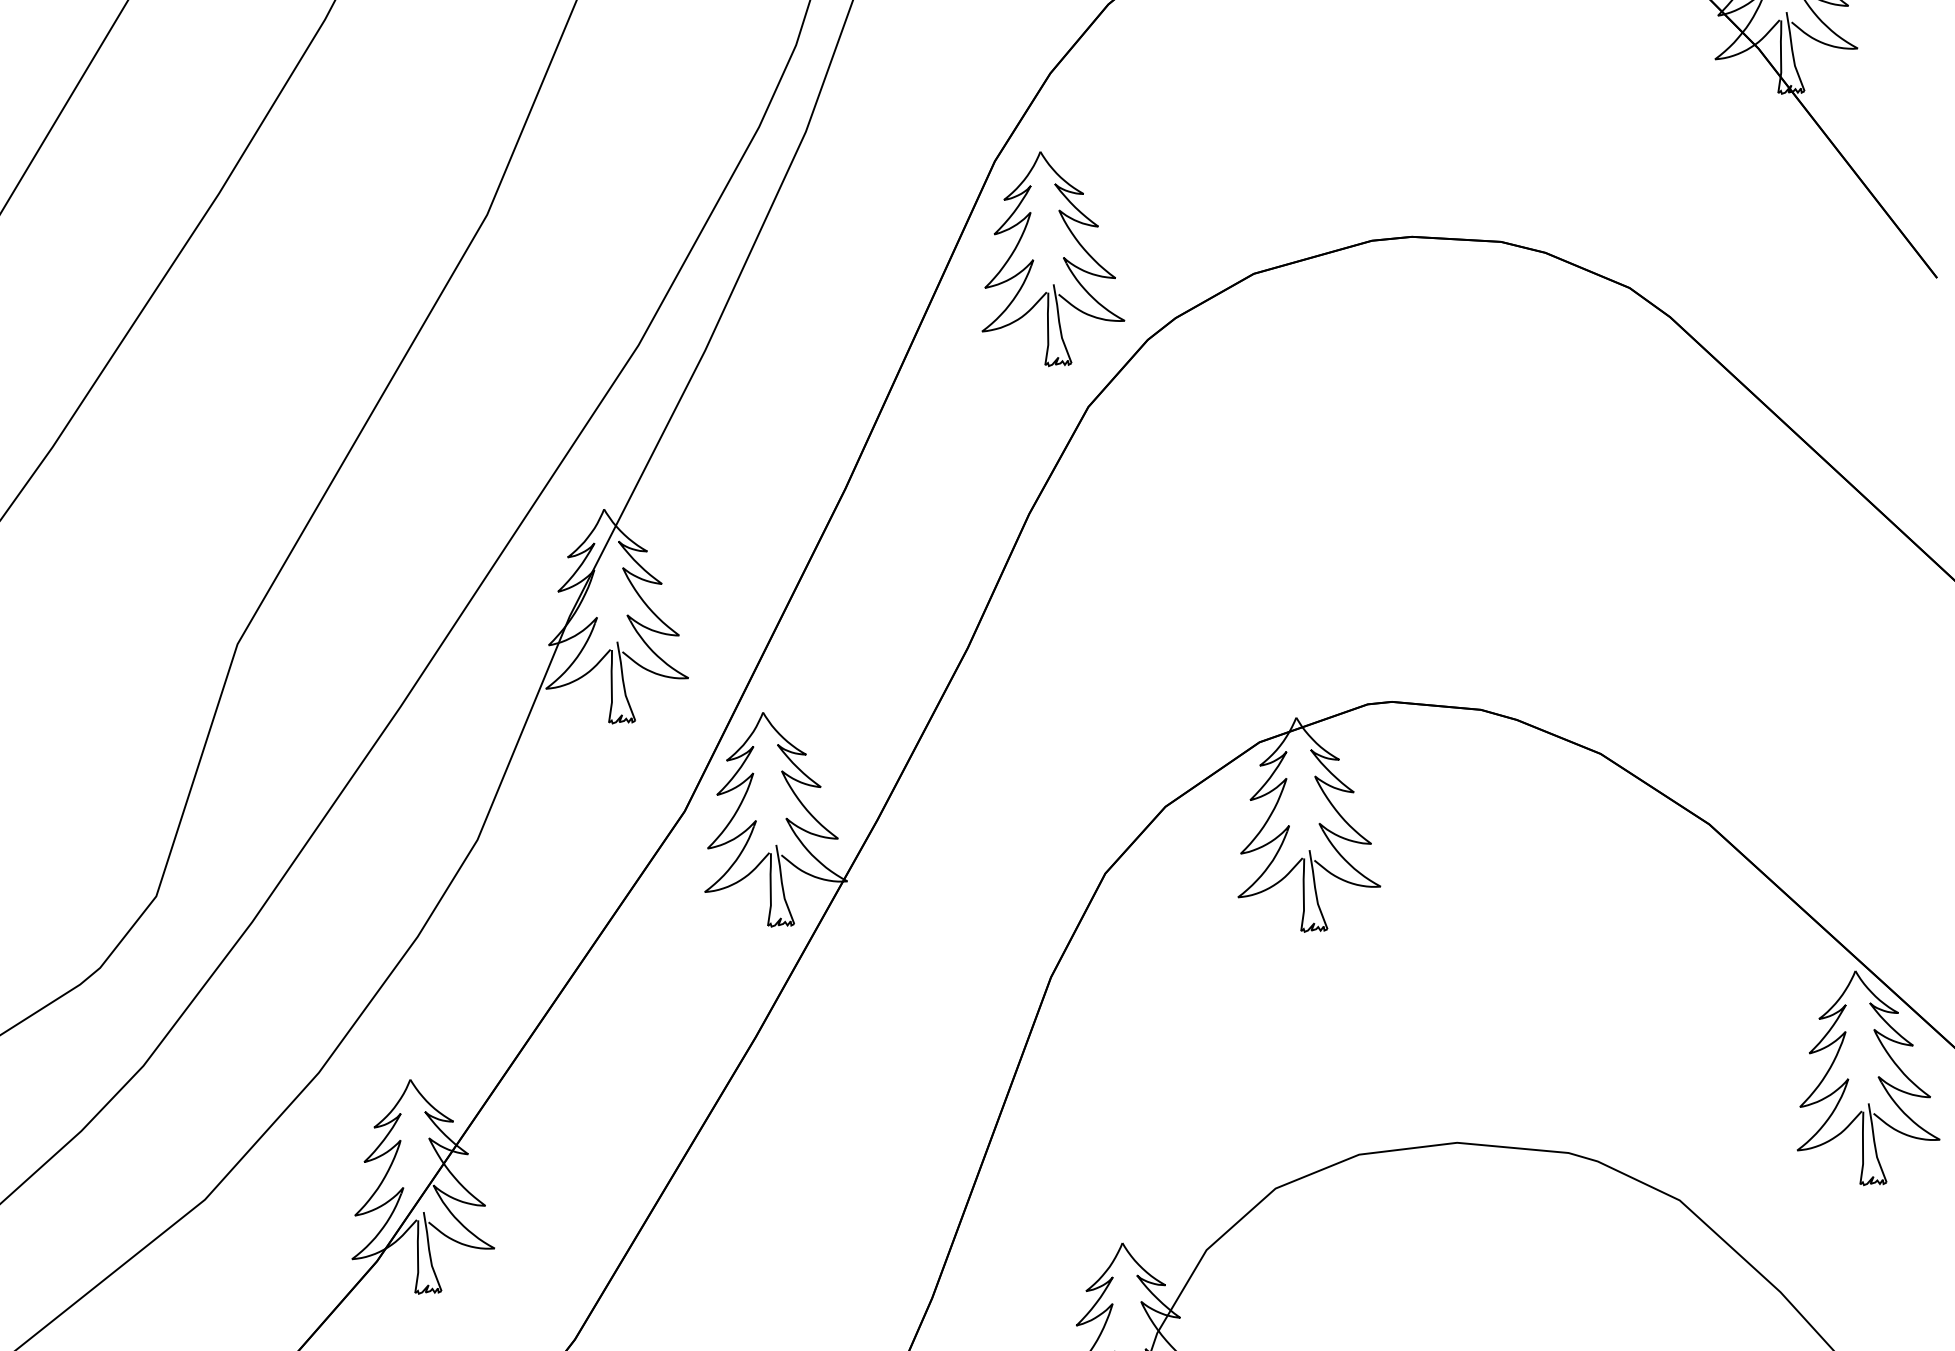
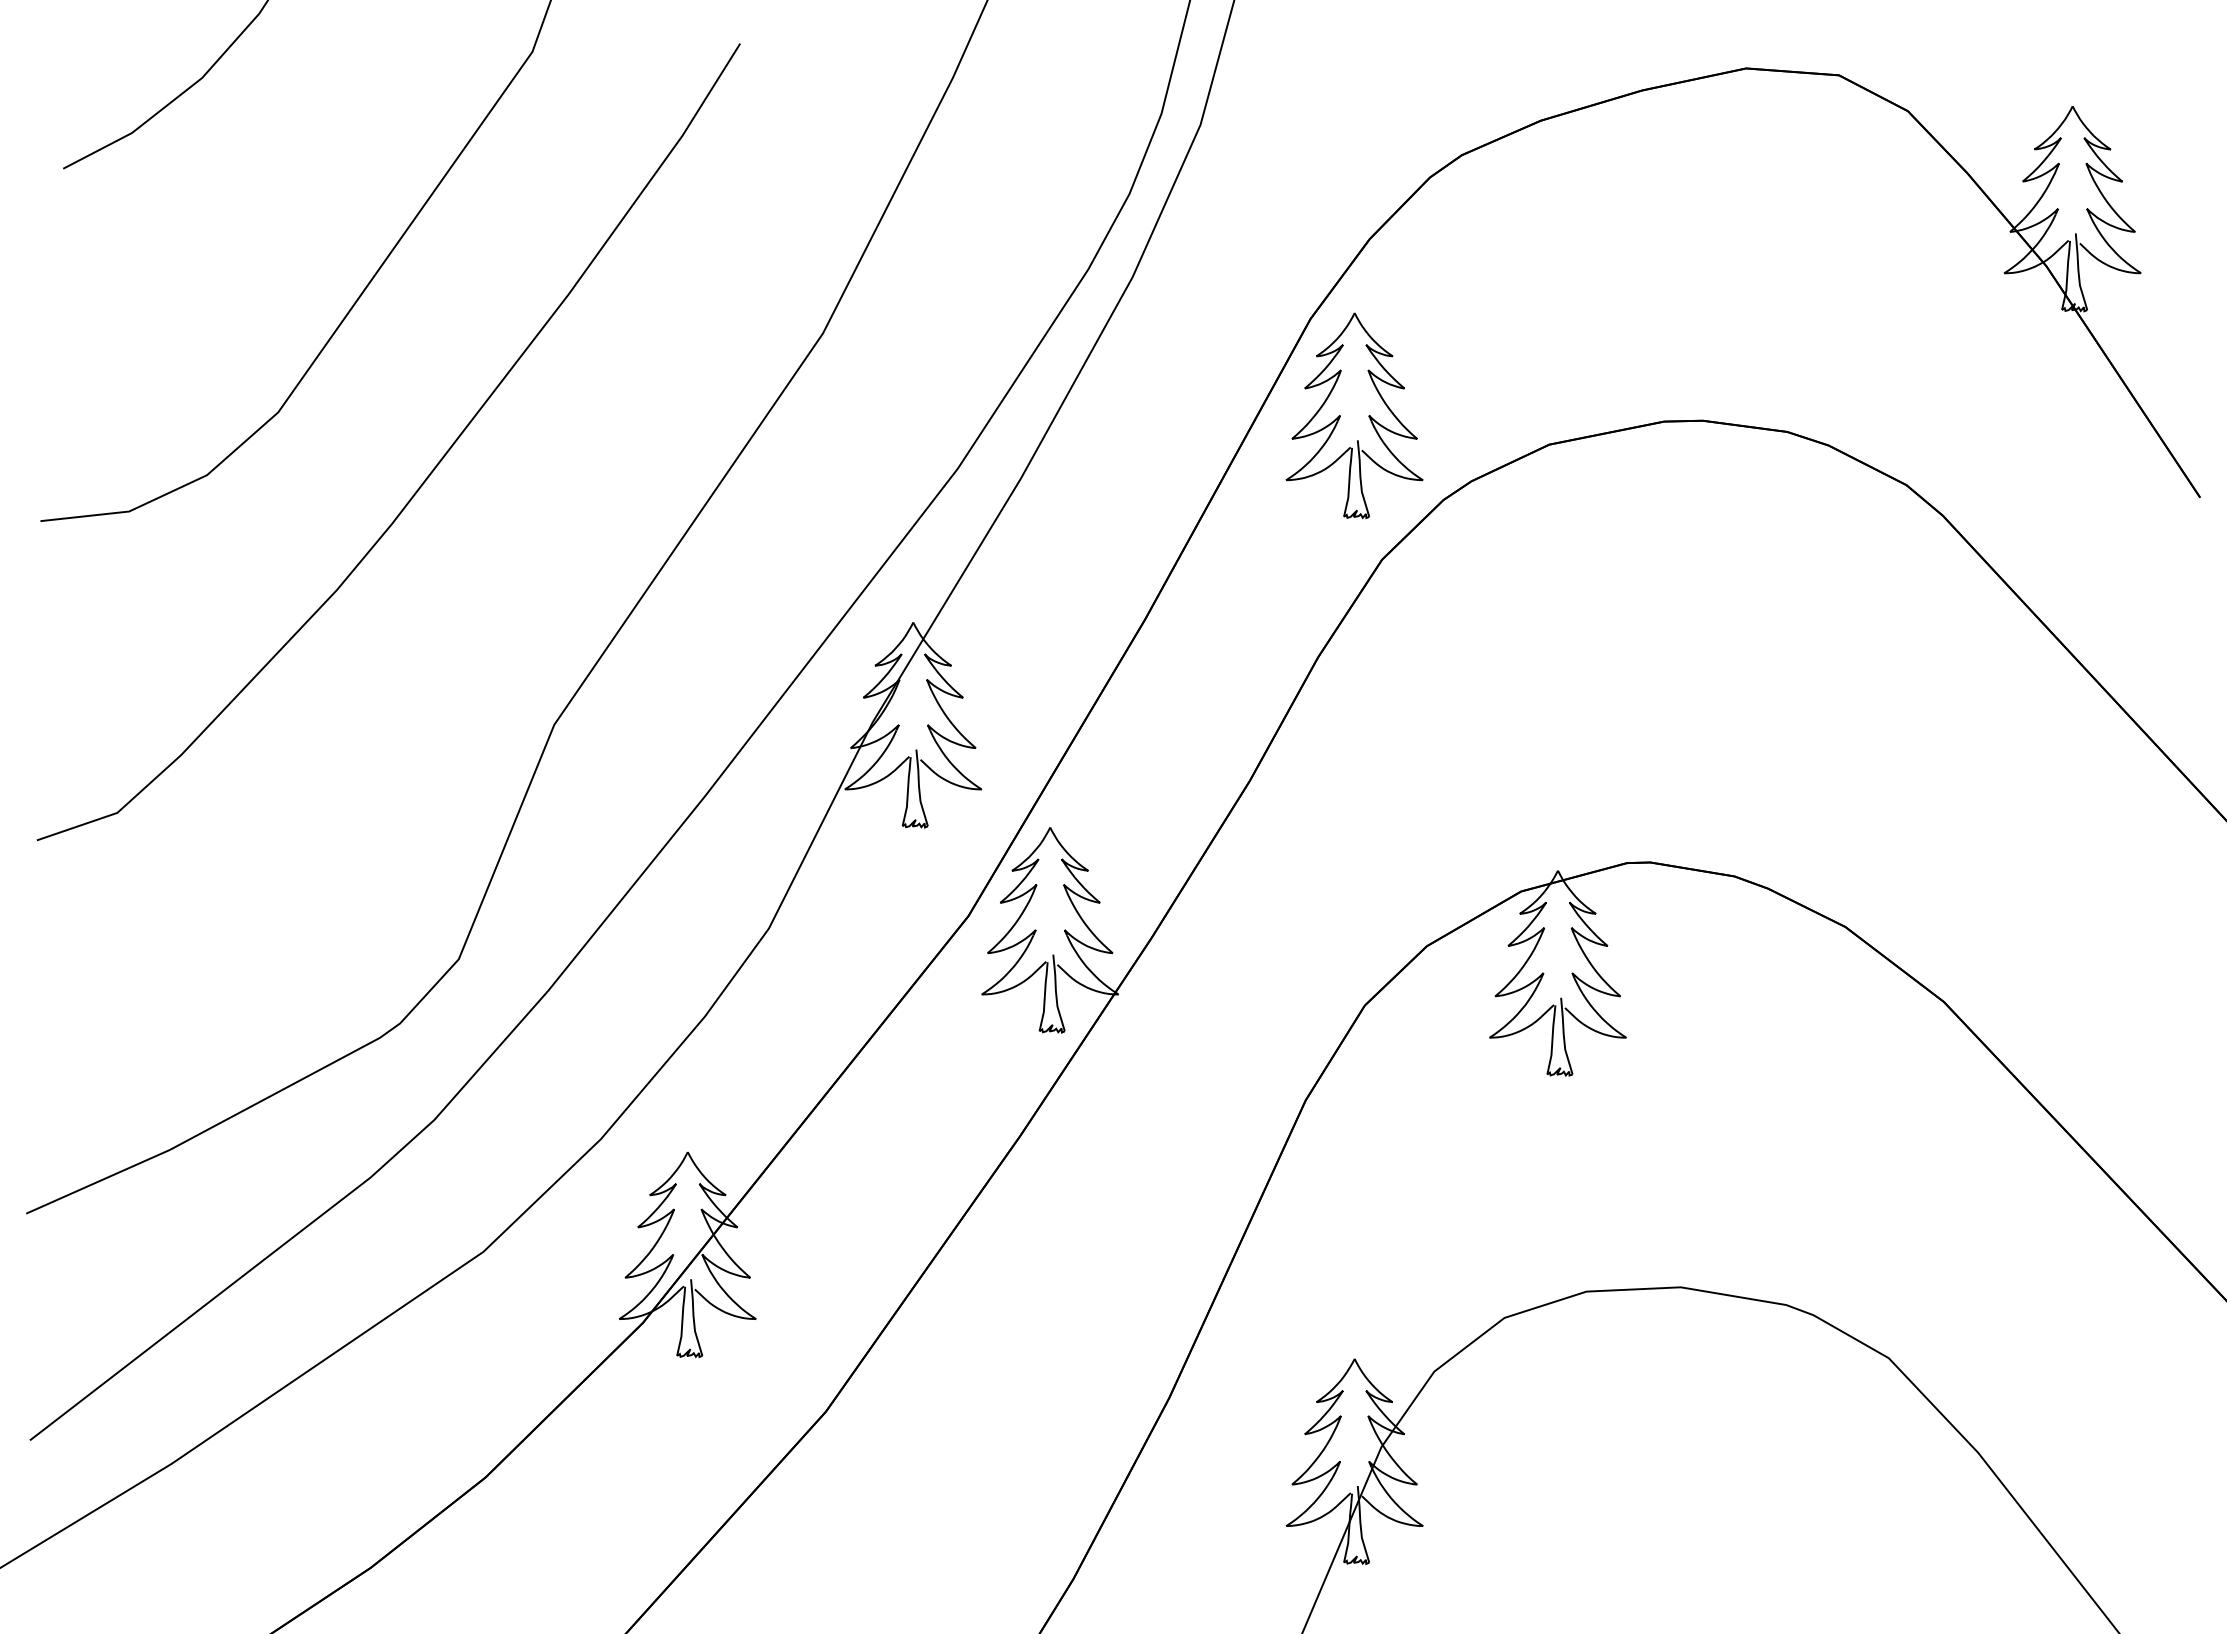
part: (1848, 1078) -> (2058, 1254), removed

